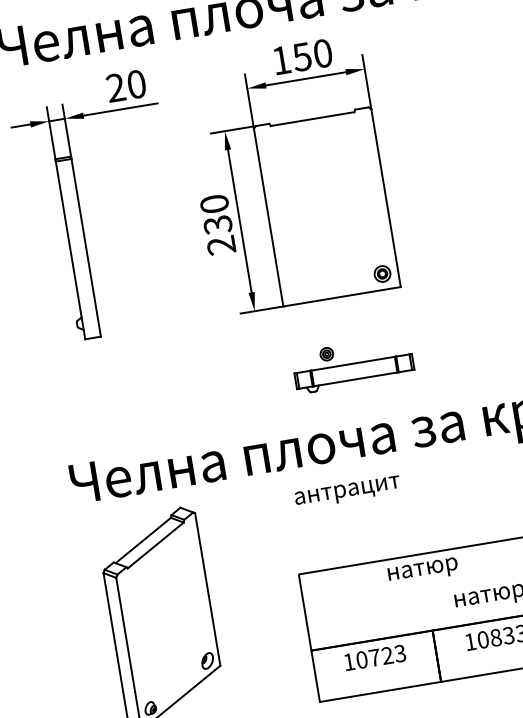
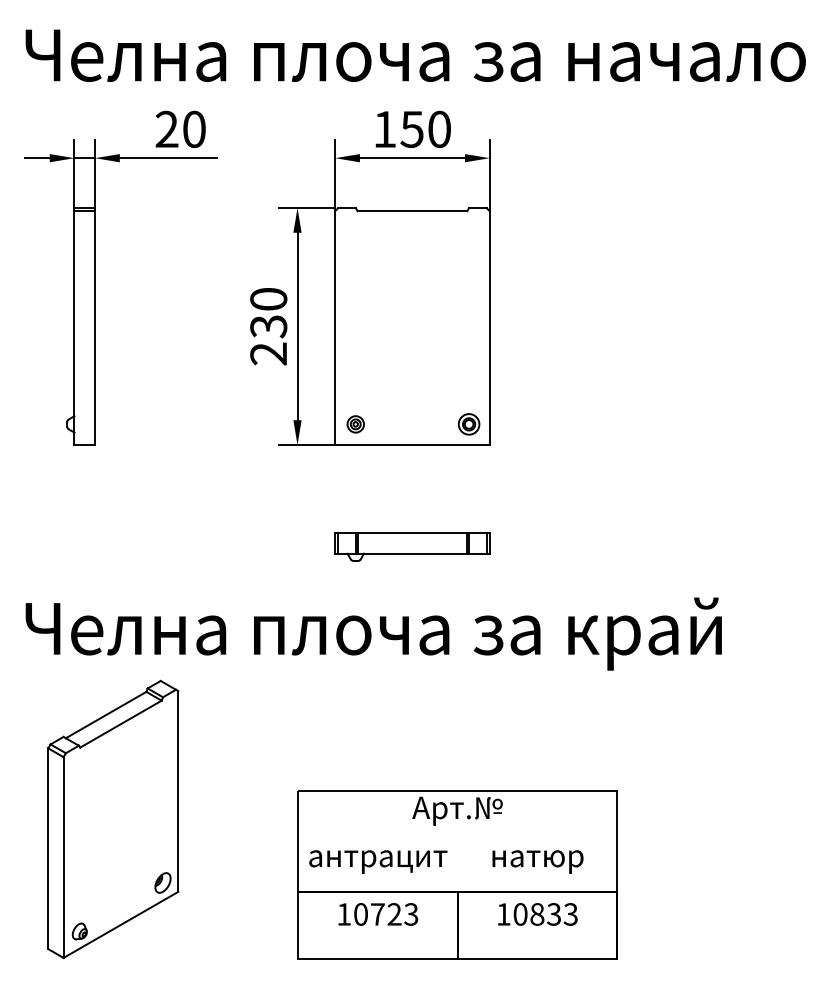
part: (326, 354) -> (355, 424), moved
text: (347, 492) -> (378, 861), moved
text: (422, 568) -> (457, 810), натюр -> Арт.№

